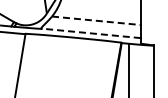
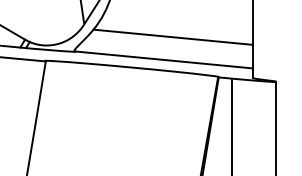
line: (96, 20) -> (173, 36), dashed -> solid
line: (91, 33) -> (164, 60), dashed -> solid

